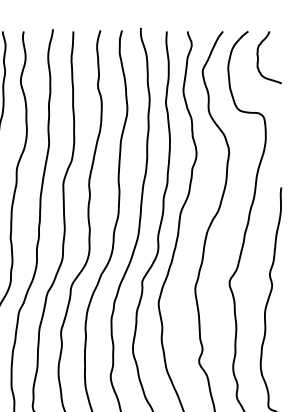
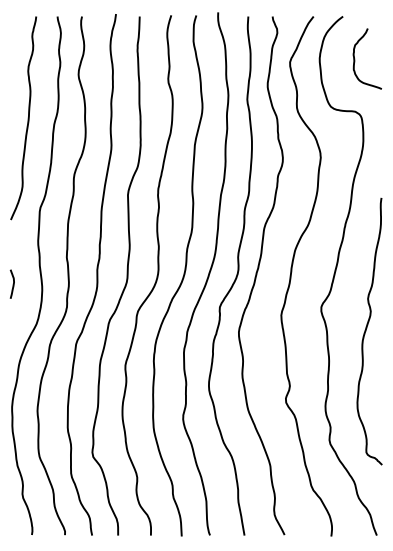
curve: (259, 57) -> (355, 58), moved

